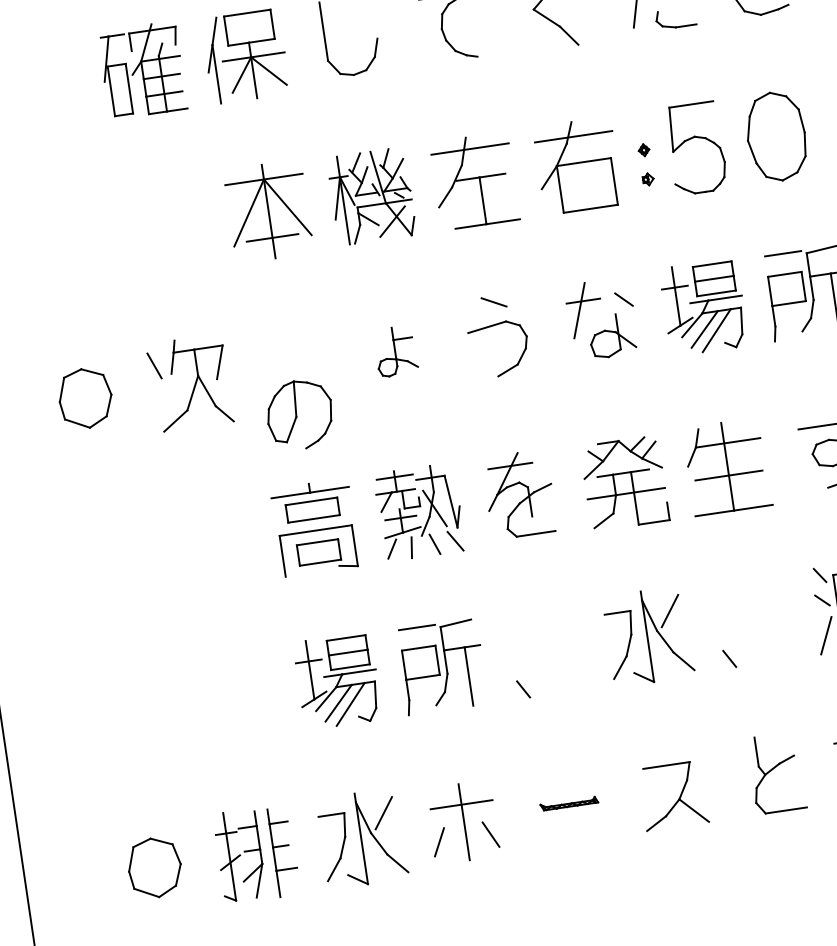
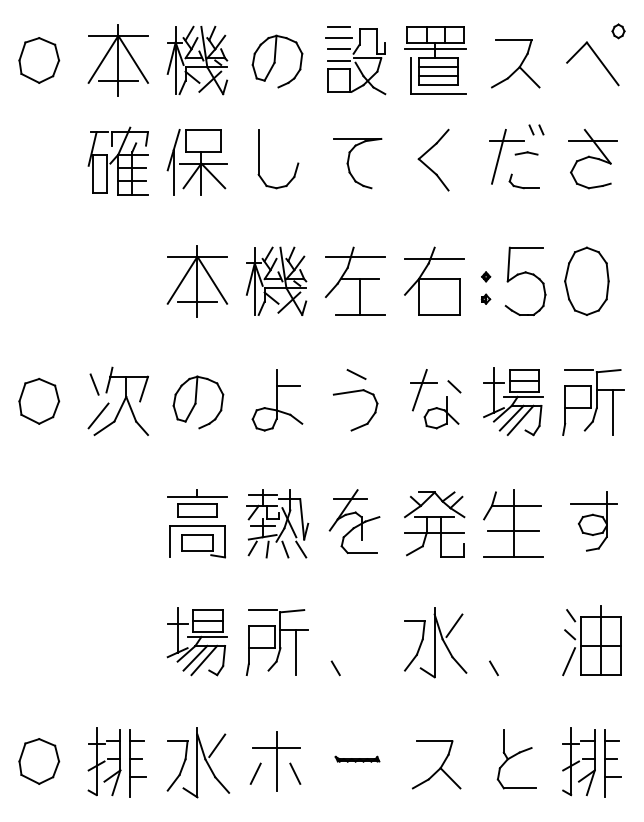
part: (395, 351) -> (277, 400), size x1.67
line: (165, 405) -> (98, 415), added
part: (300, 414) -> (198, 402), moved

